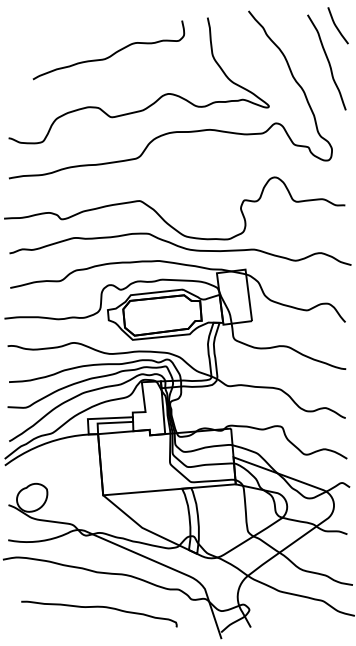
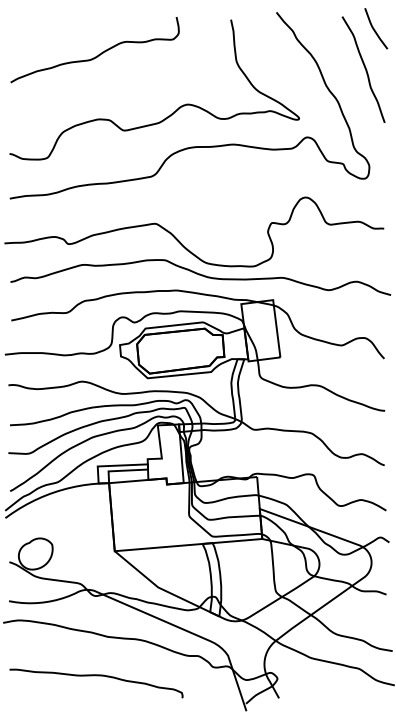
curve: (111, 54) -> (98, 54), moved
curve: (99, 607) -> (96, 676), moved

